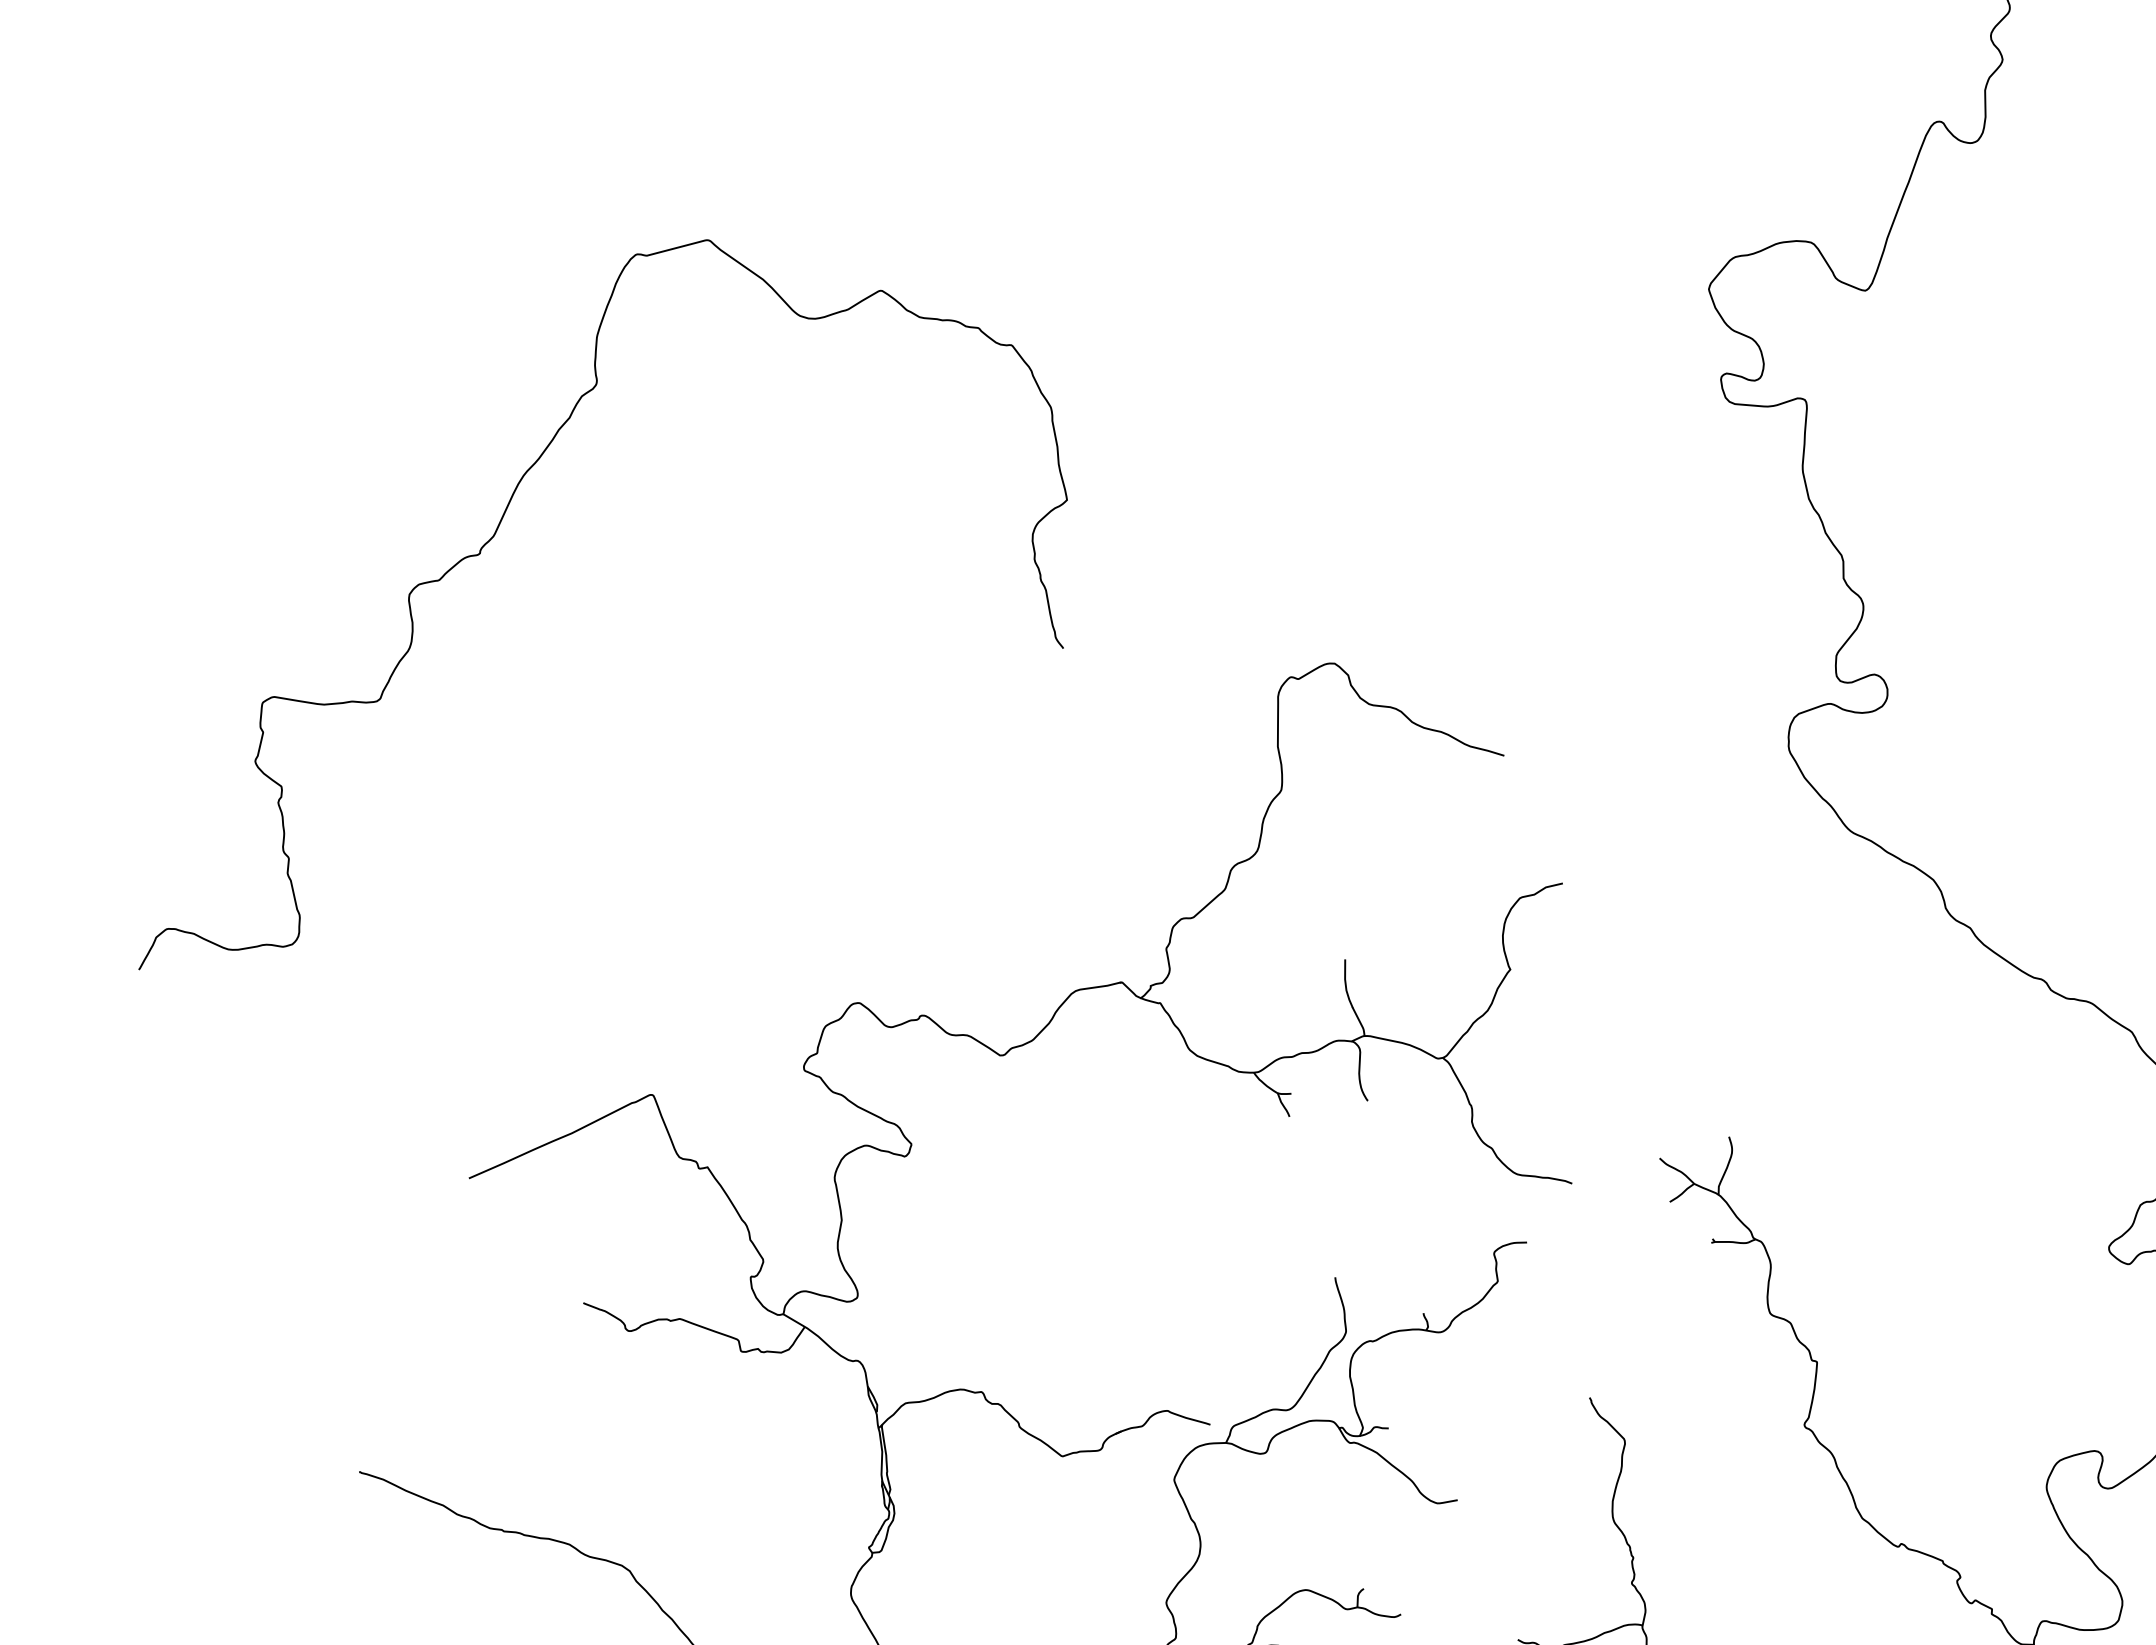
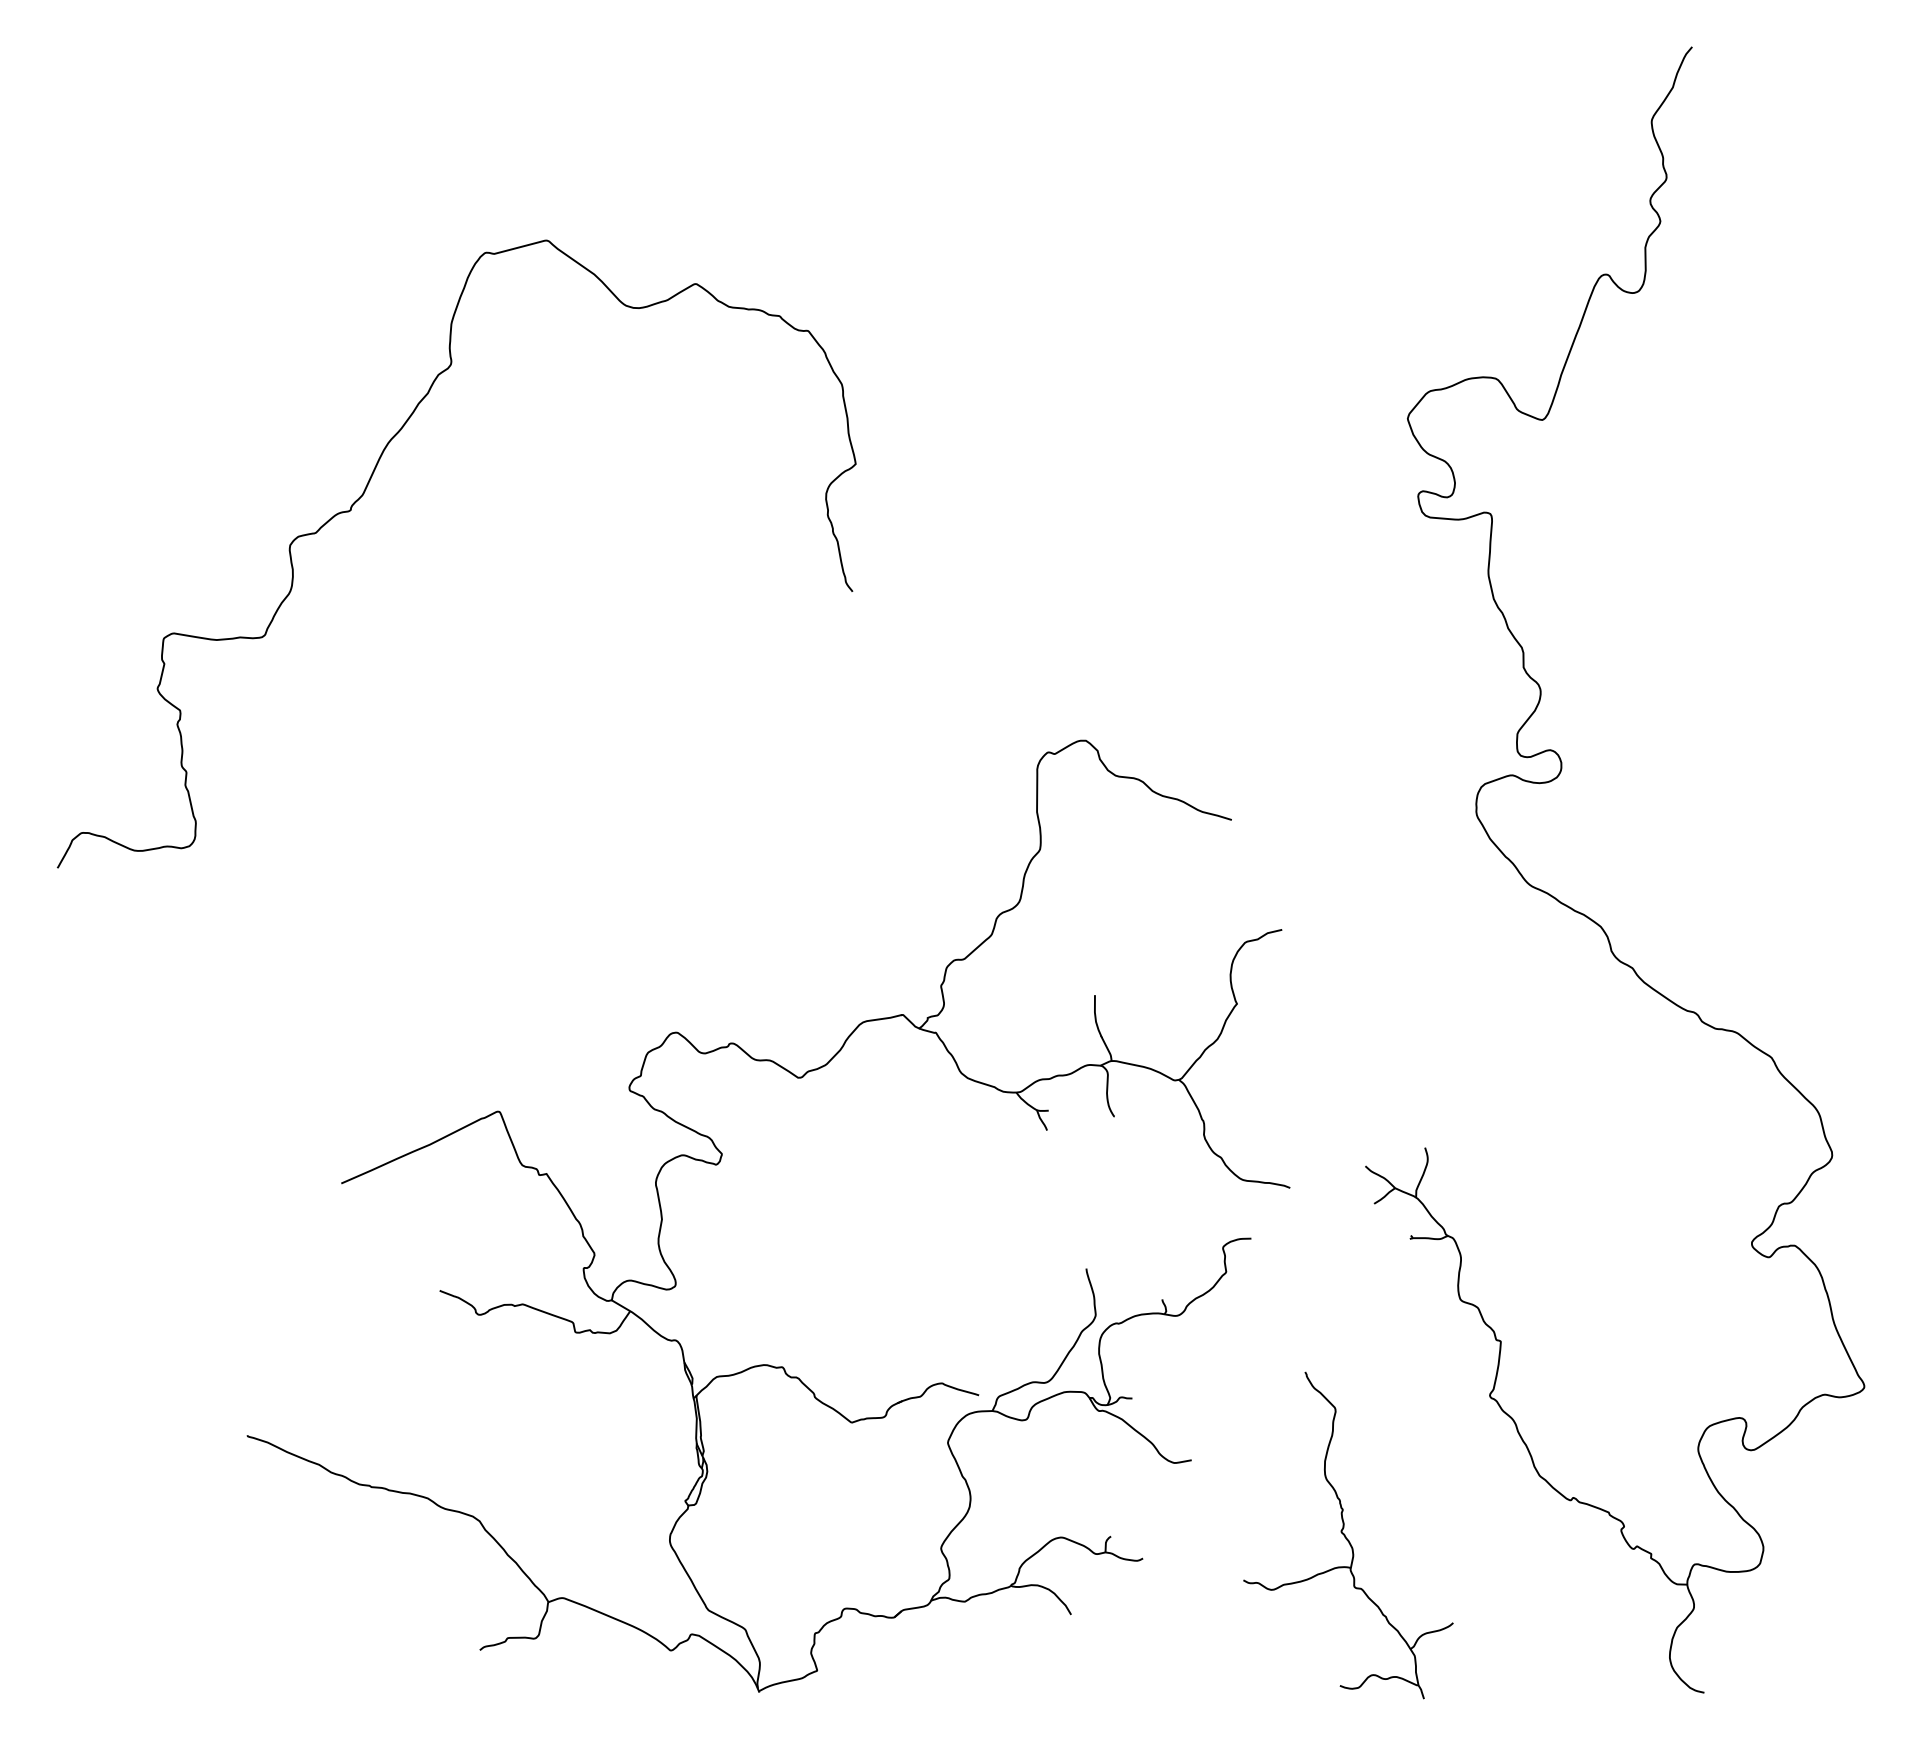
curve: (494, 536) -> (363, 495), moved

